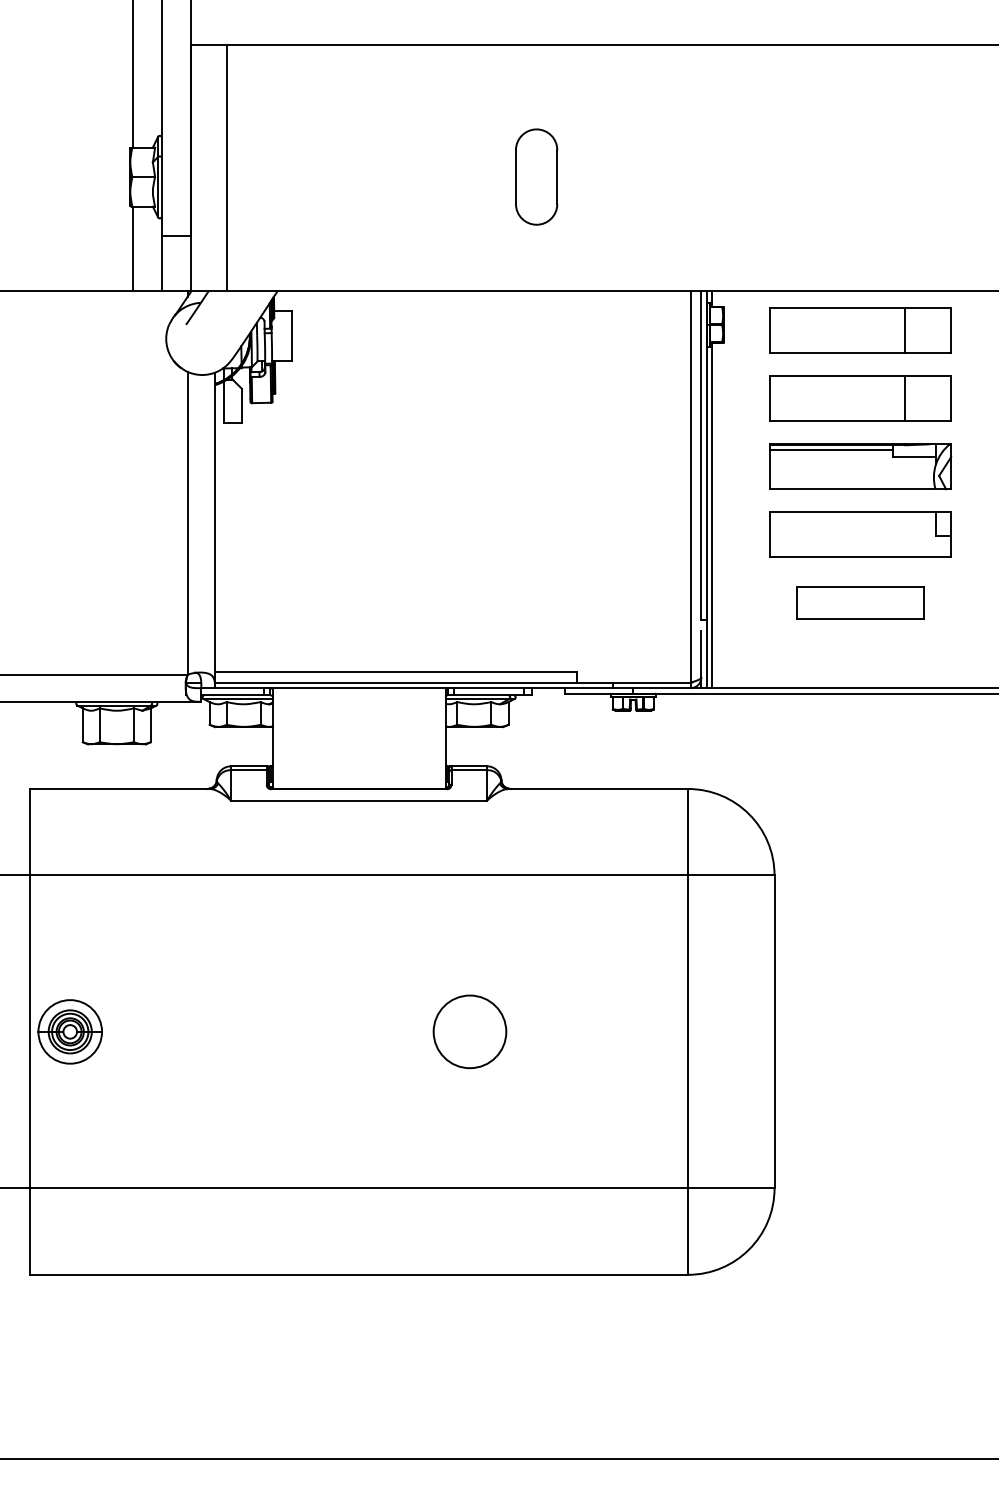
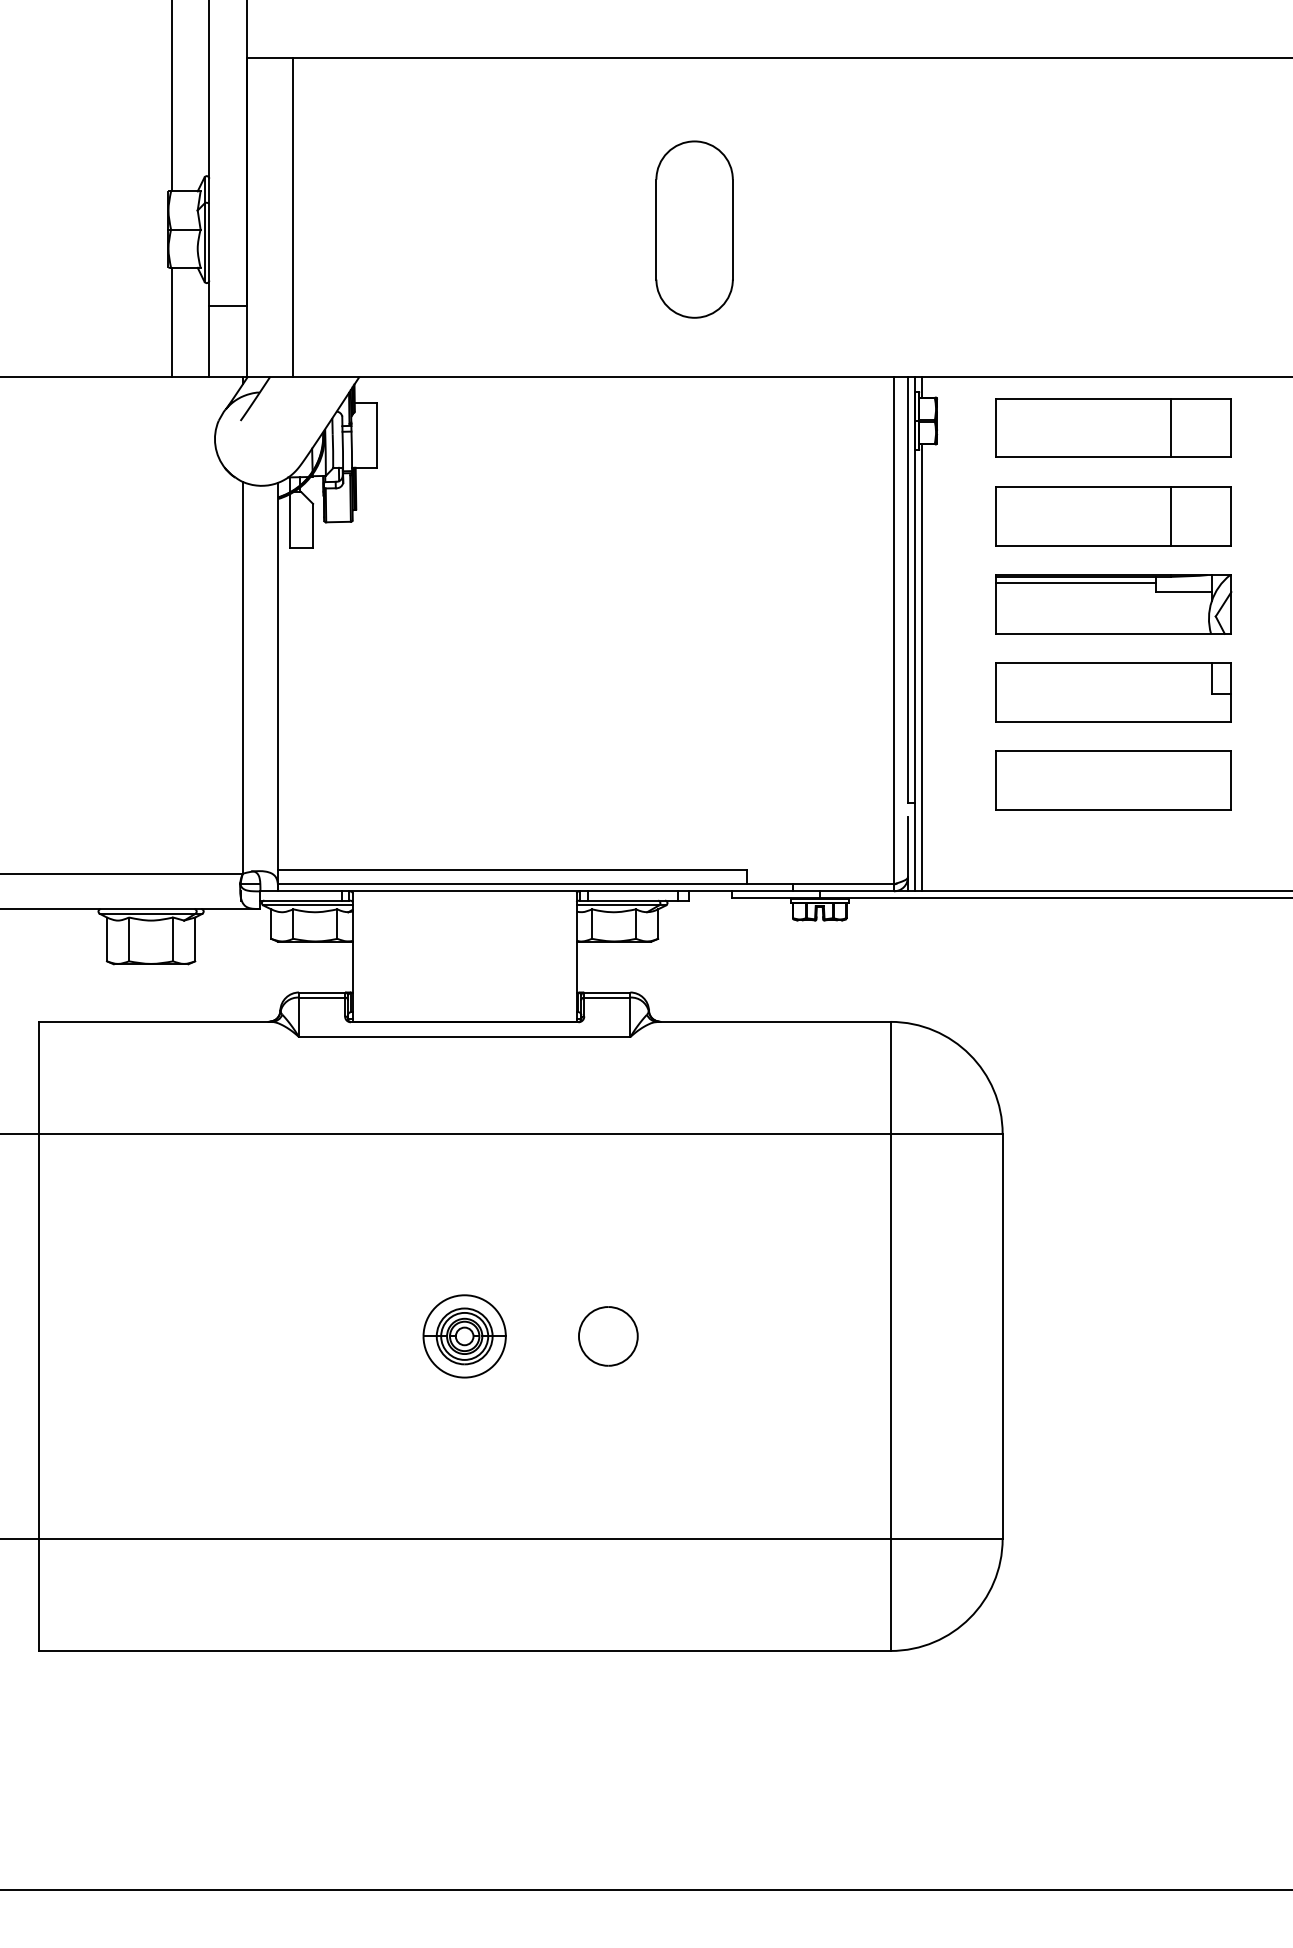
part: (536, 177) -> (694, 229), size x1.43
part: (860, 602) -> (1113, 780), size x1.43
part: (70, 1031) -> (464, 1336), moved
part: (470, 1031) -> (608, 1336), size x0.62

